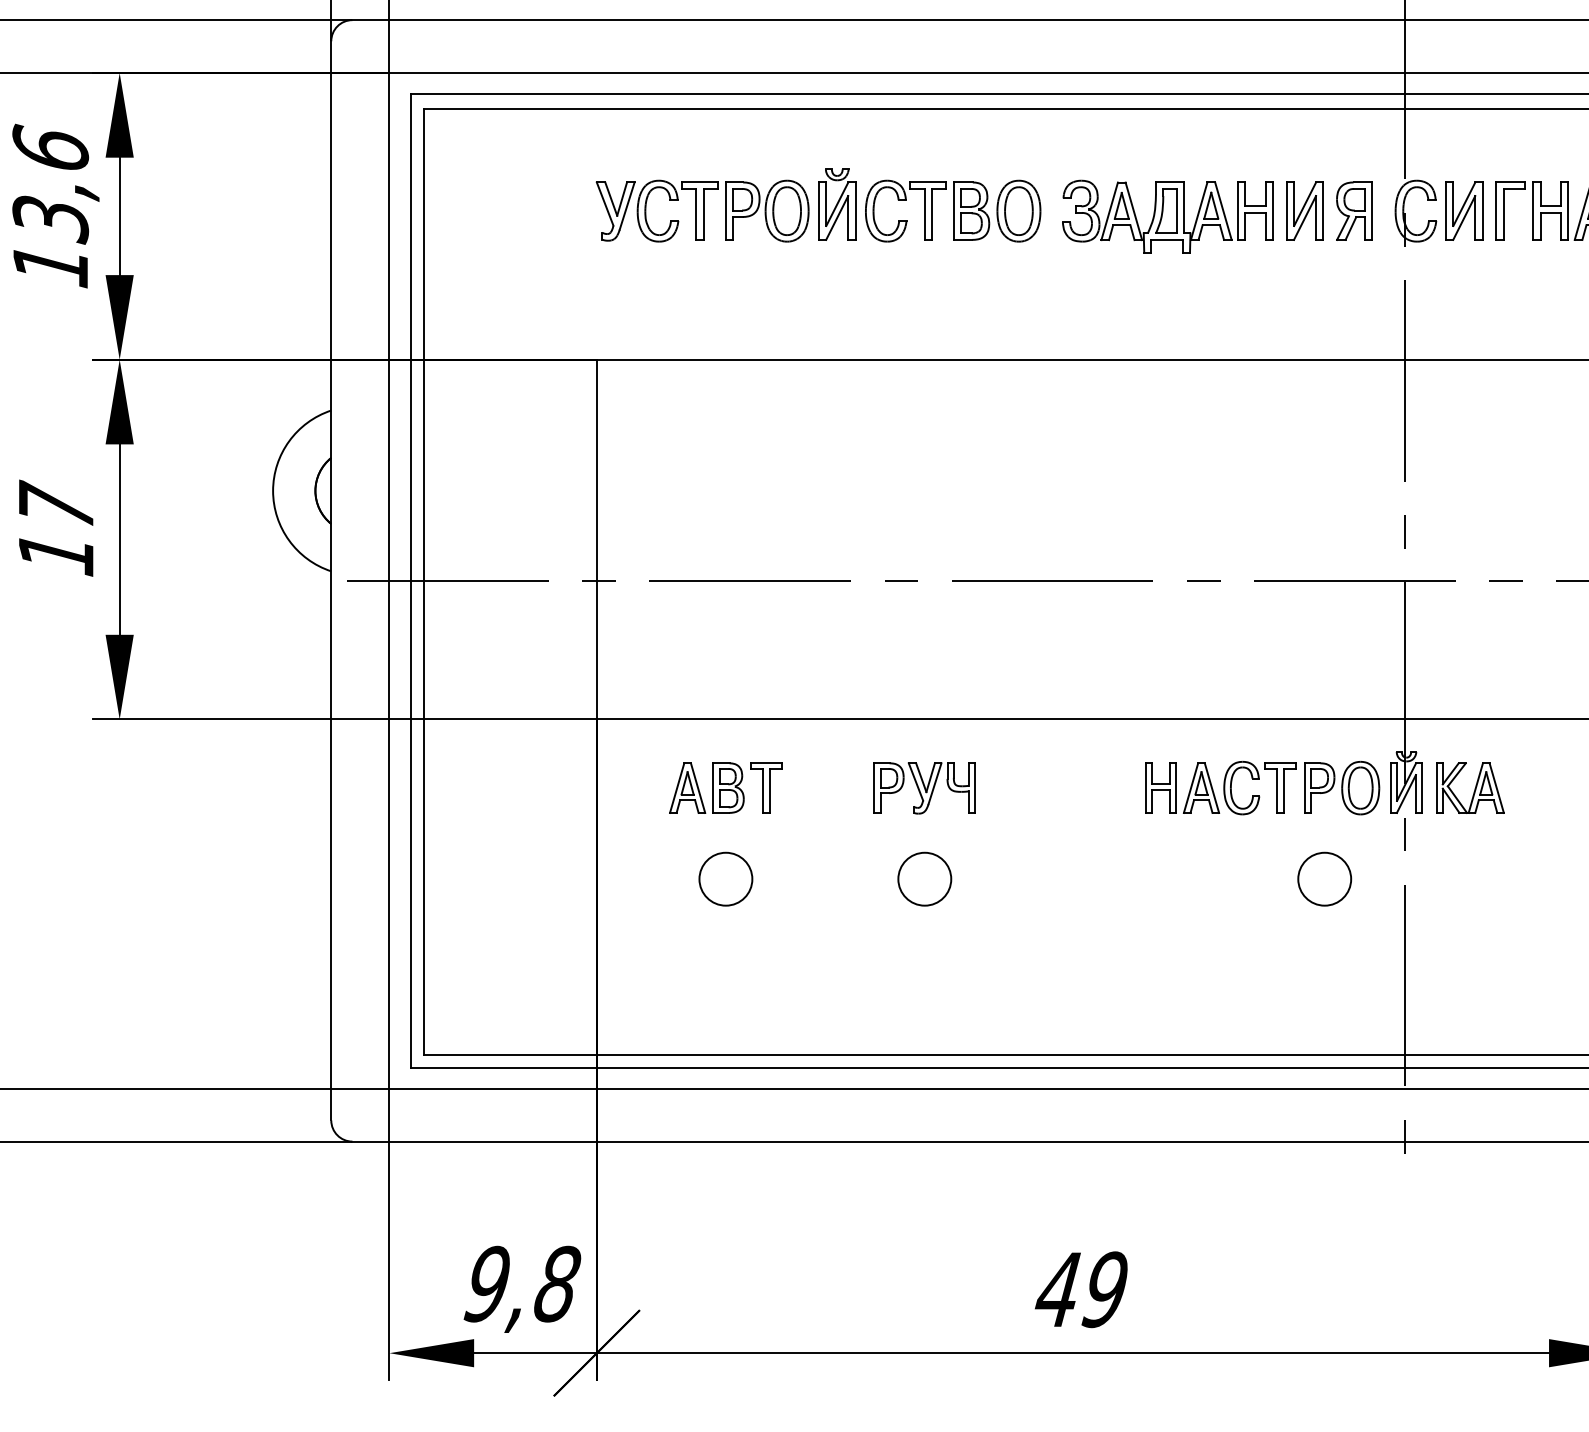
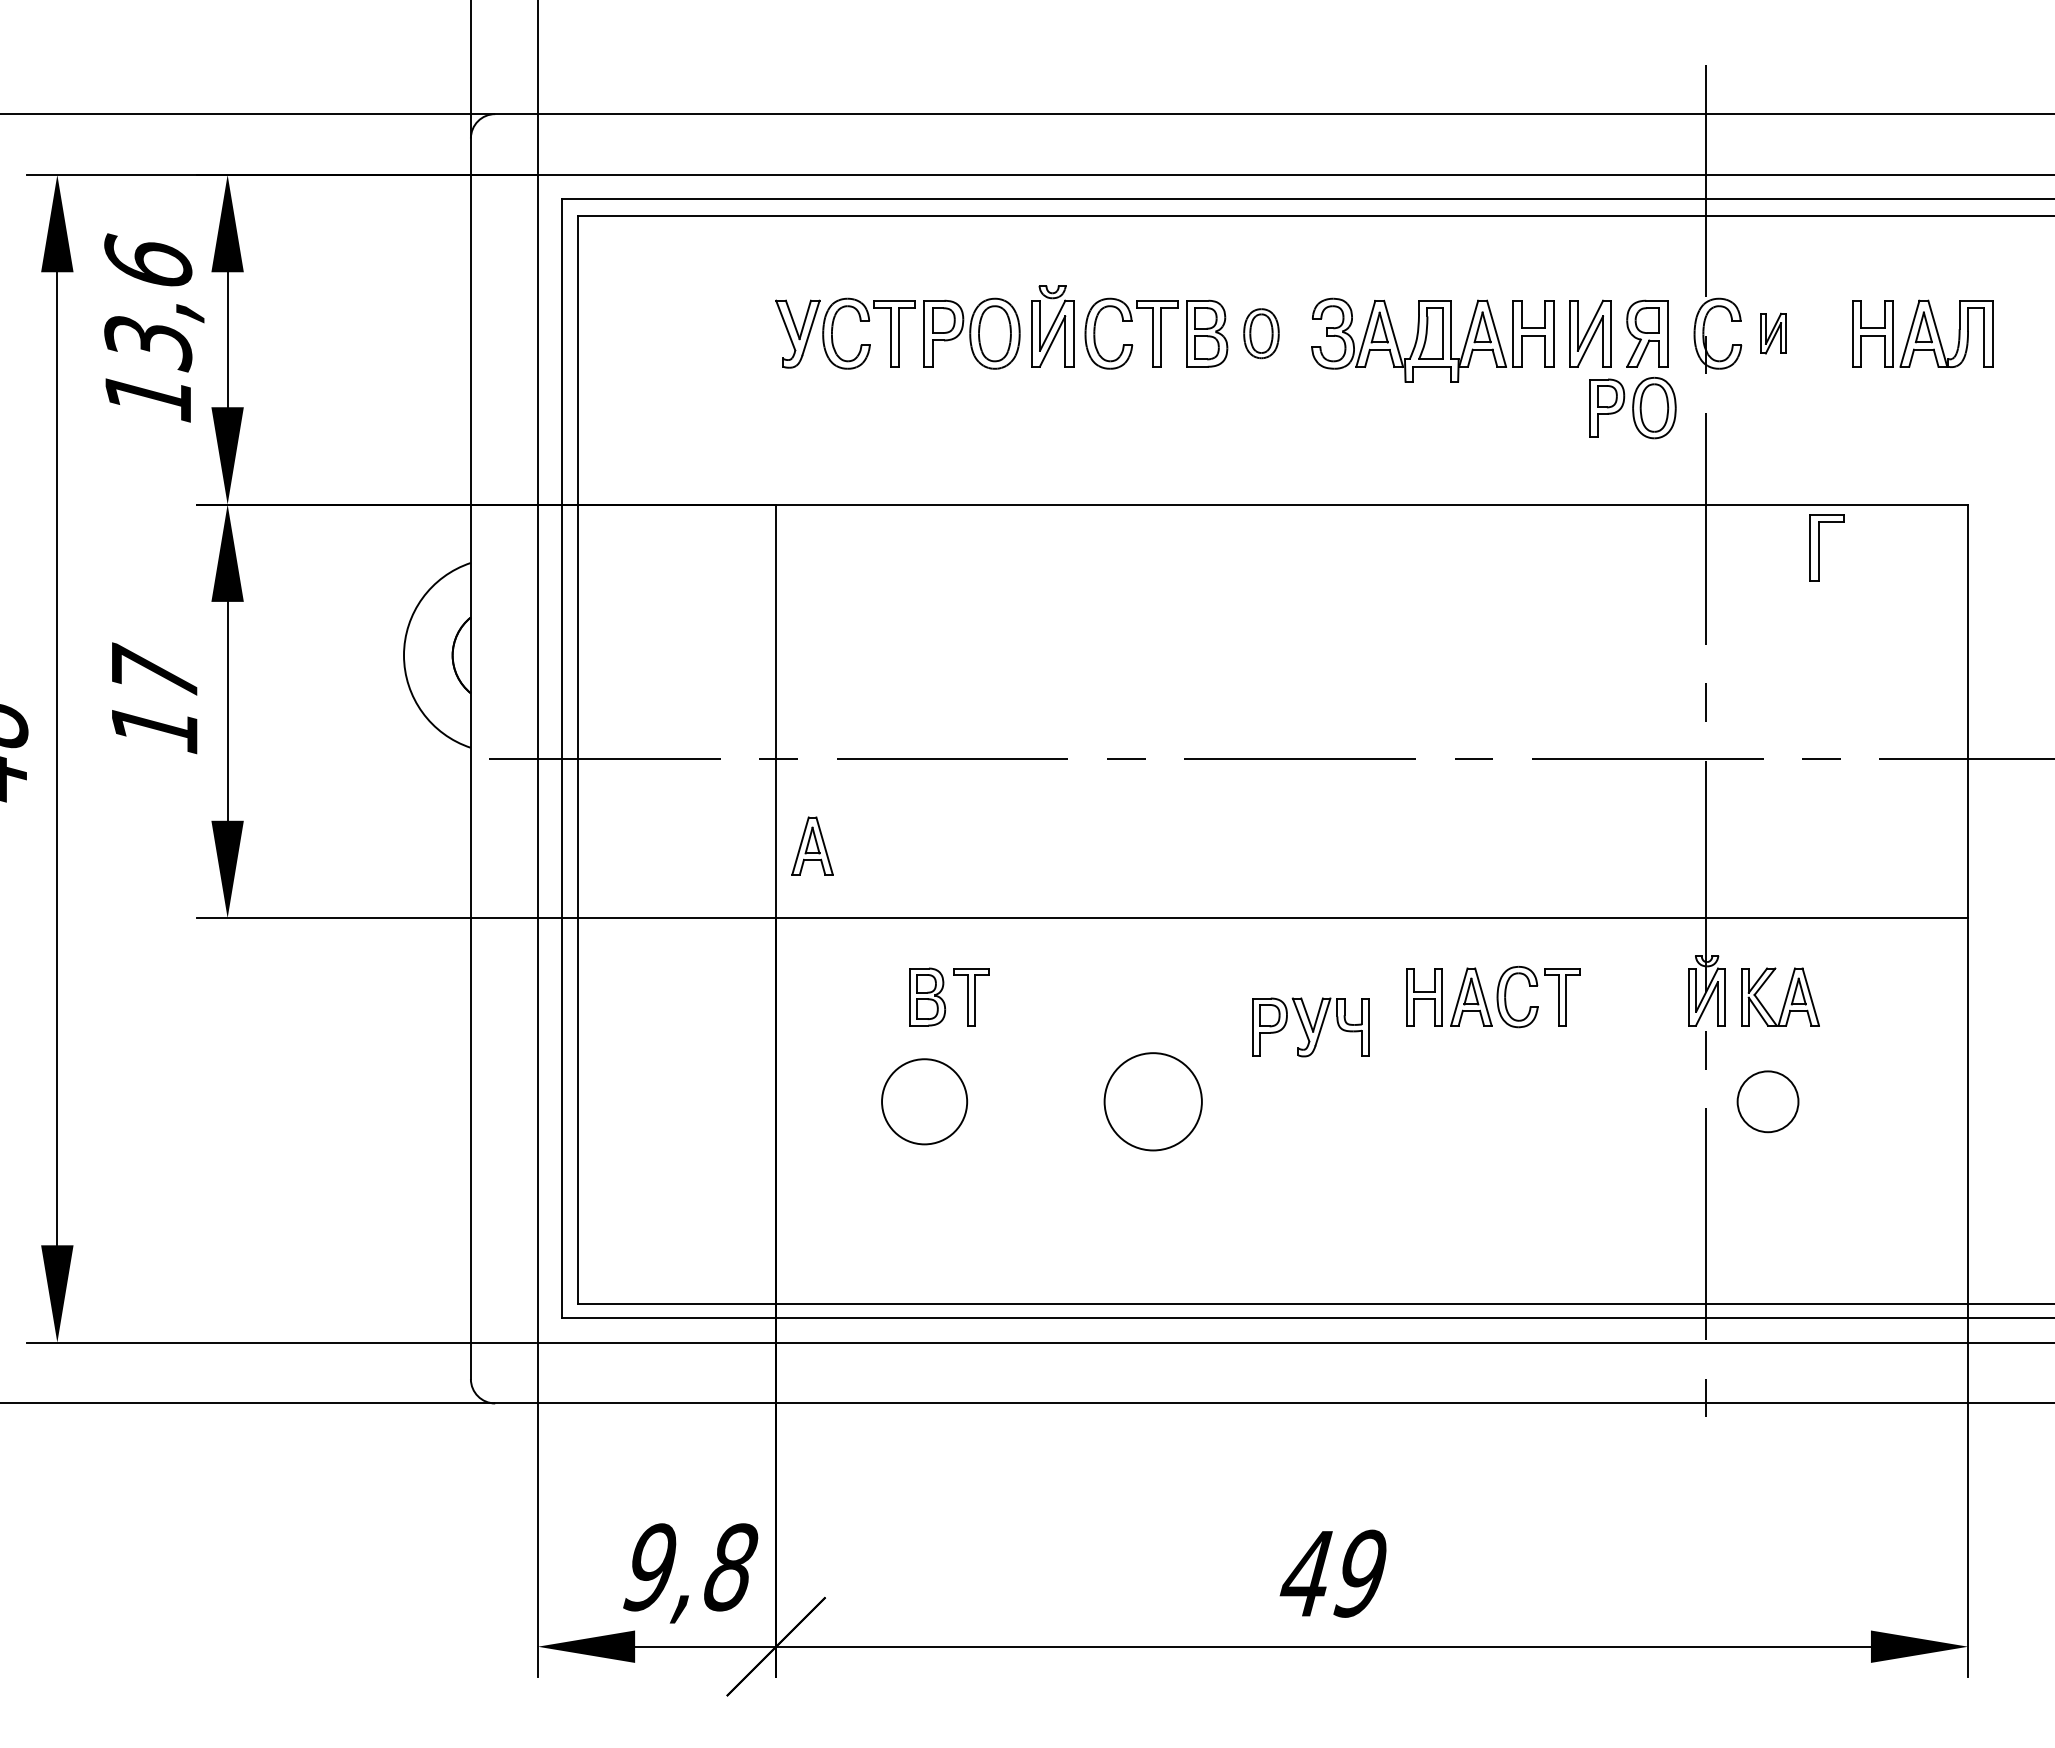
part: (1018, 210) -> (1261, 333), size x0.7
part: (1464, 210) -> (1773, 333), size x0.6
part: (1504, 210) -> (1819, 547), moved
part: (687, 787) -> (812, 845), moved
part: (924, 788) -> (1310, 1027), moved
part: (1341, 788) -> (1632, 408), moved
circle: (725, 878) -> (924, 1101), size x1.4
circle: (924, 878) -> (1152, 1101), size x1.6
circle: (1324, 878) -> (1767, 1101), moved

